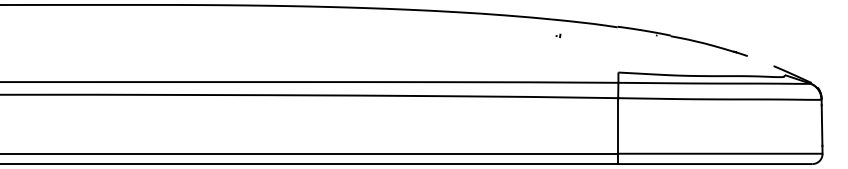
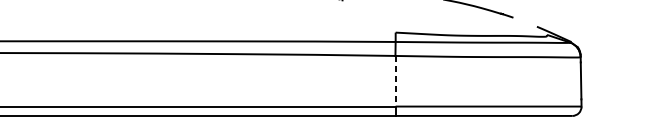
line: (618, 125) -> (395, 80), solid -> dashed

